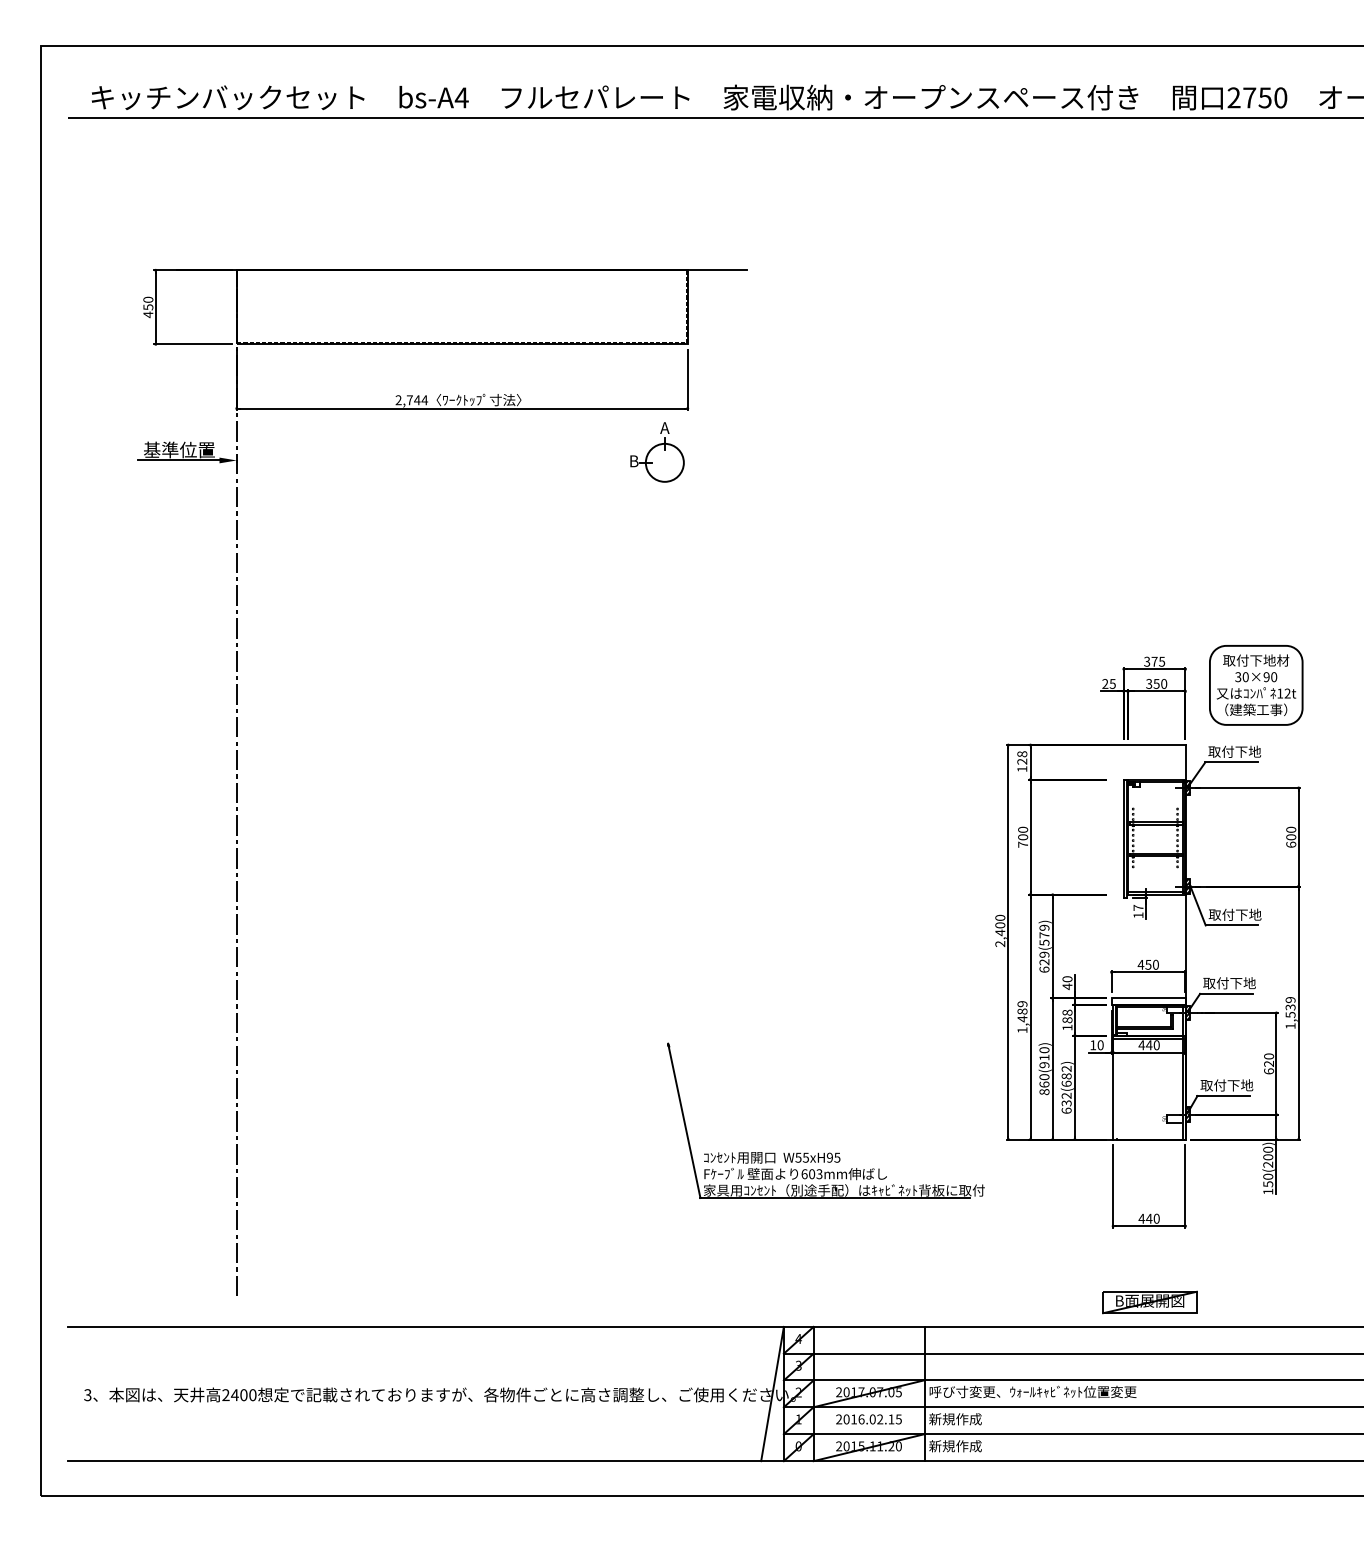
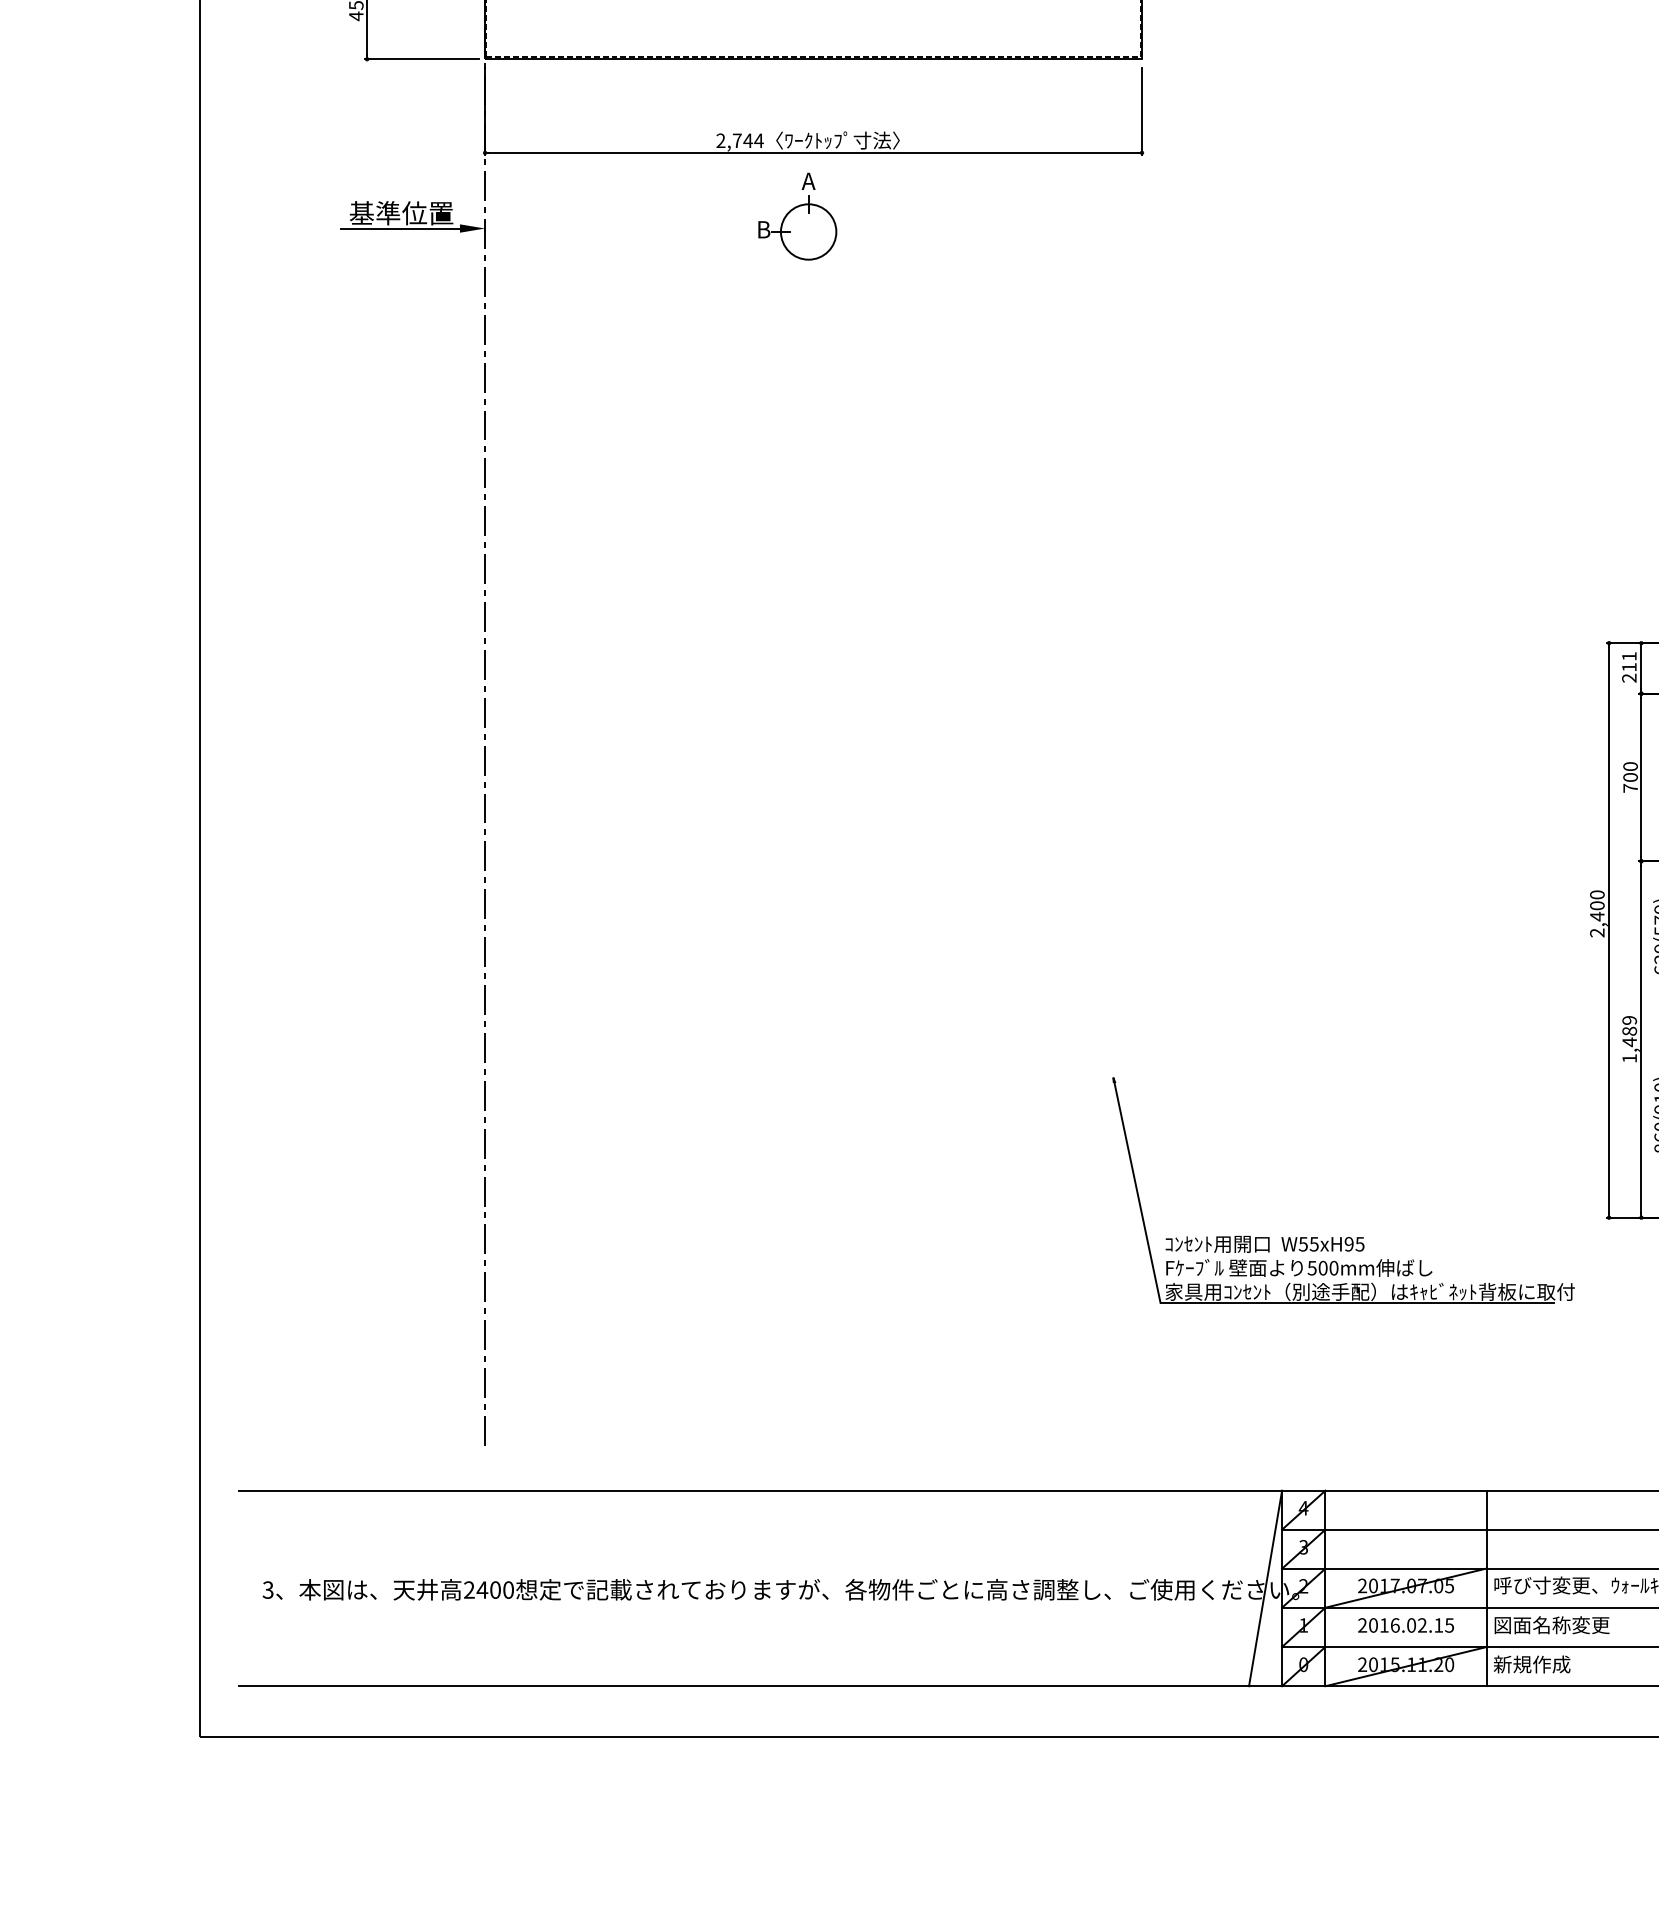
part: (657, 452) -> (797, 216), moved
text: (1022, 761) -> (1629, 667), 128 -> 211
text: (811, 1174) -> (1322, 1268), 603mm -> 500mm
text: (968, 1419) -> (1551, 1625), 新規作成 -> 図面名称変更

